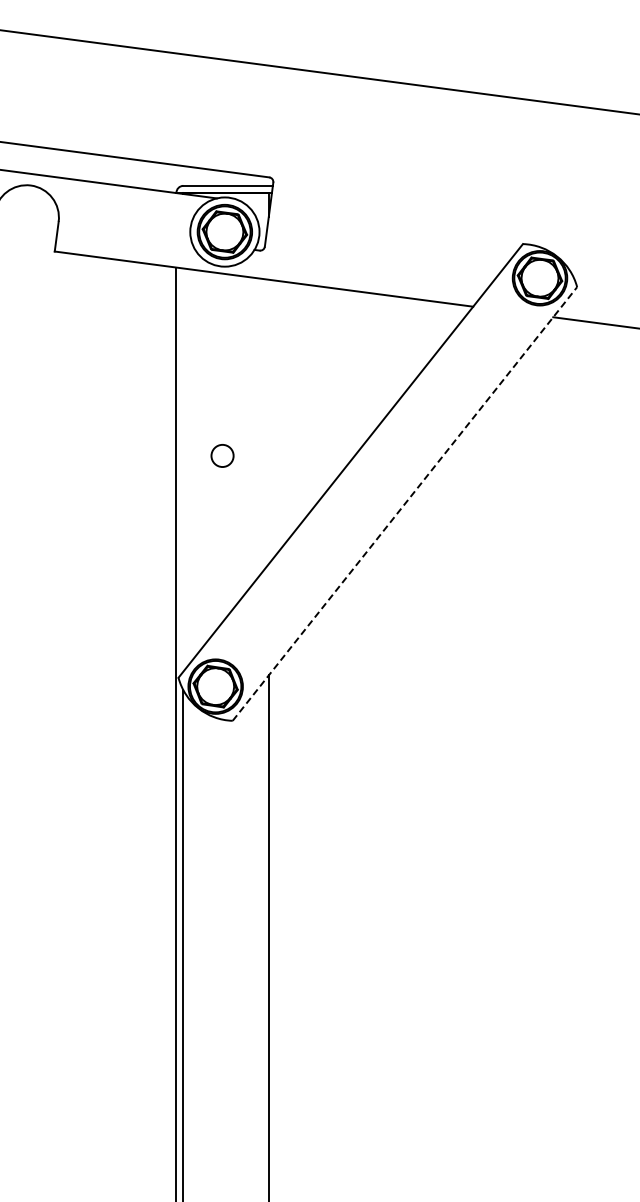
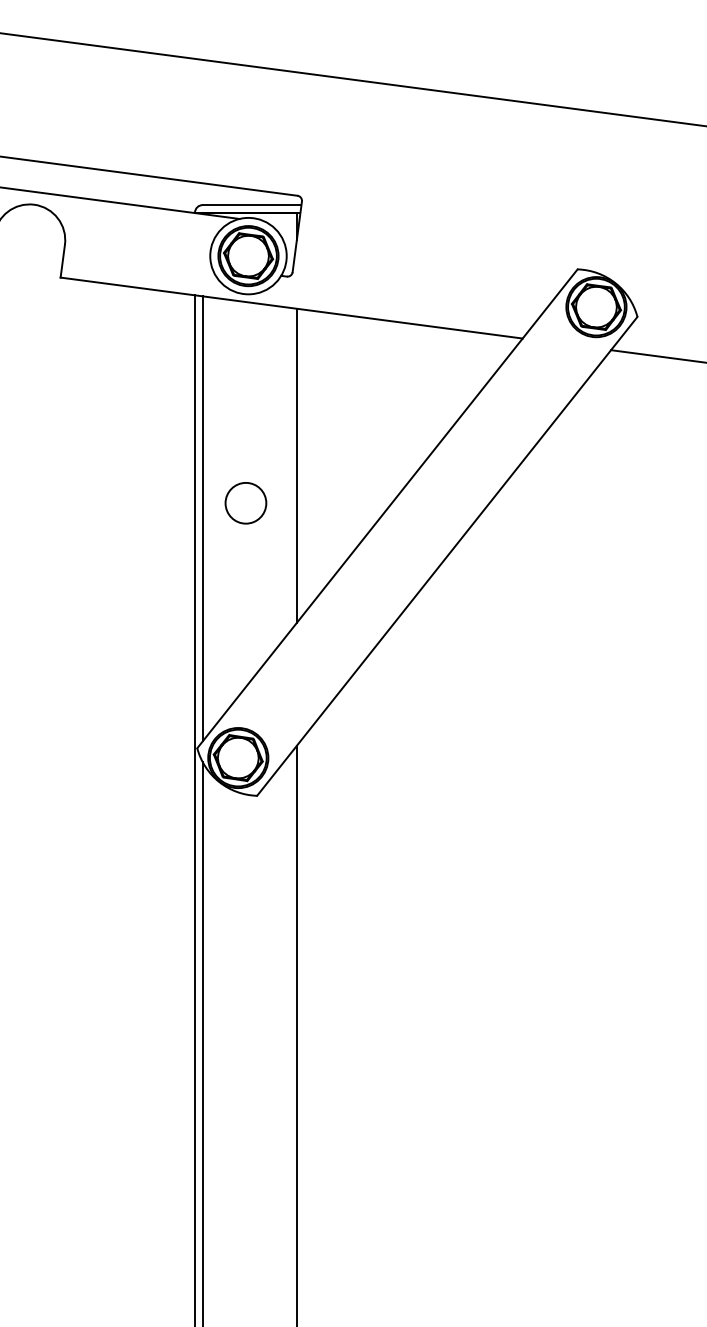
line: (268, 421) -> (296, 465), added
circle: (222, 455) -> (245, 502), size x1.67
line: (183, 469) -> (202, 518), added
line: (404, 503) -> (446, 555), dashed -> solid

